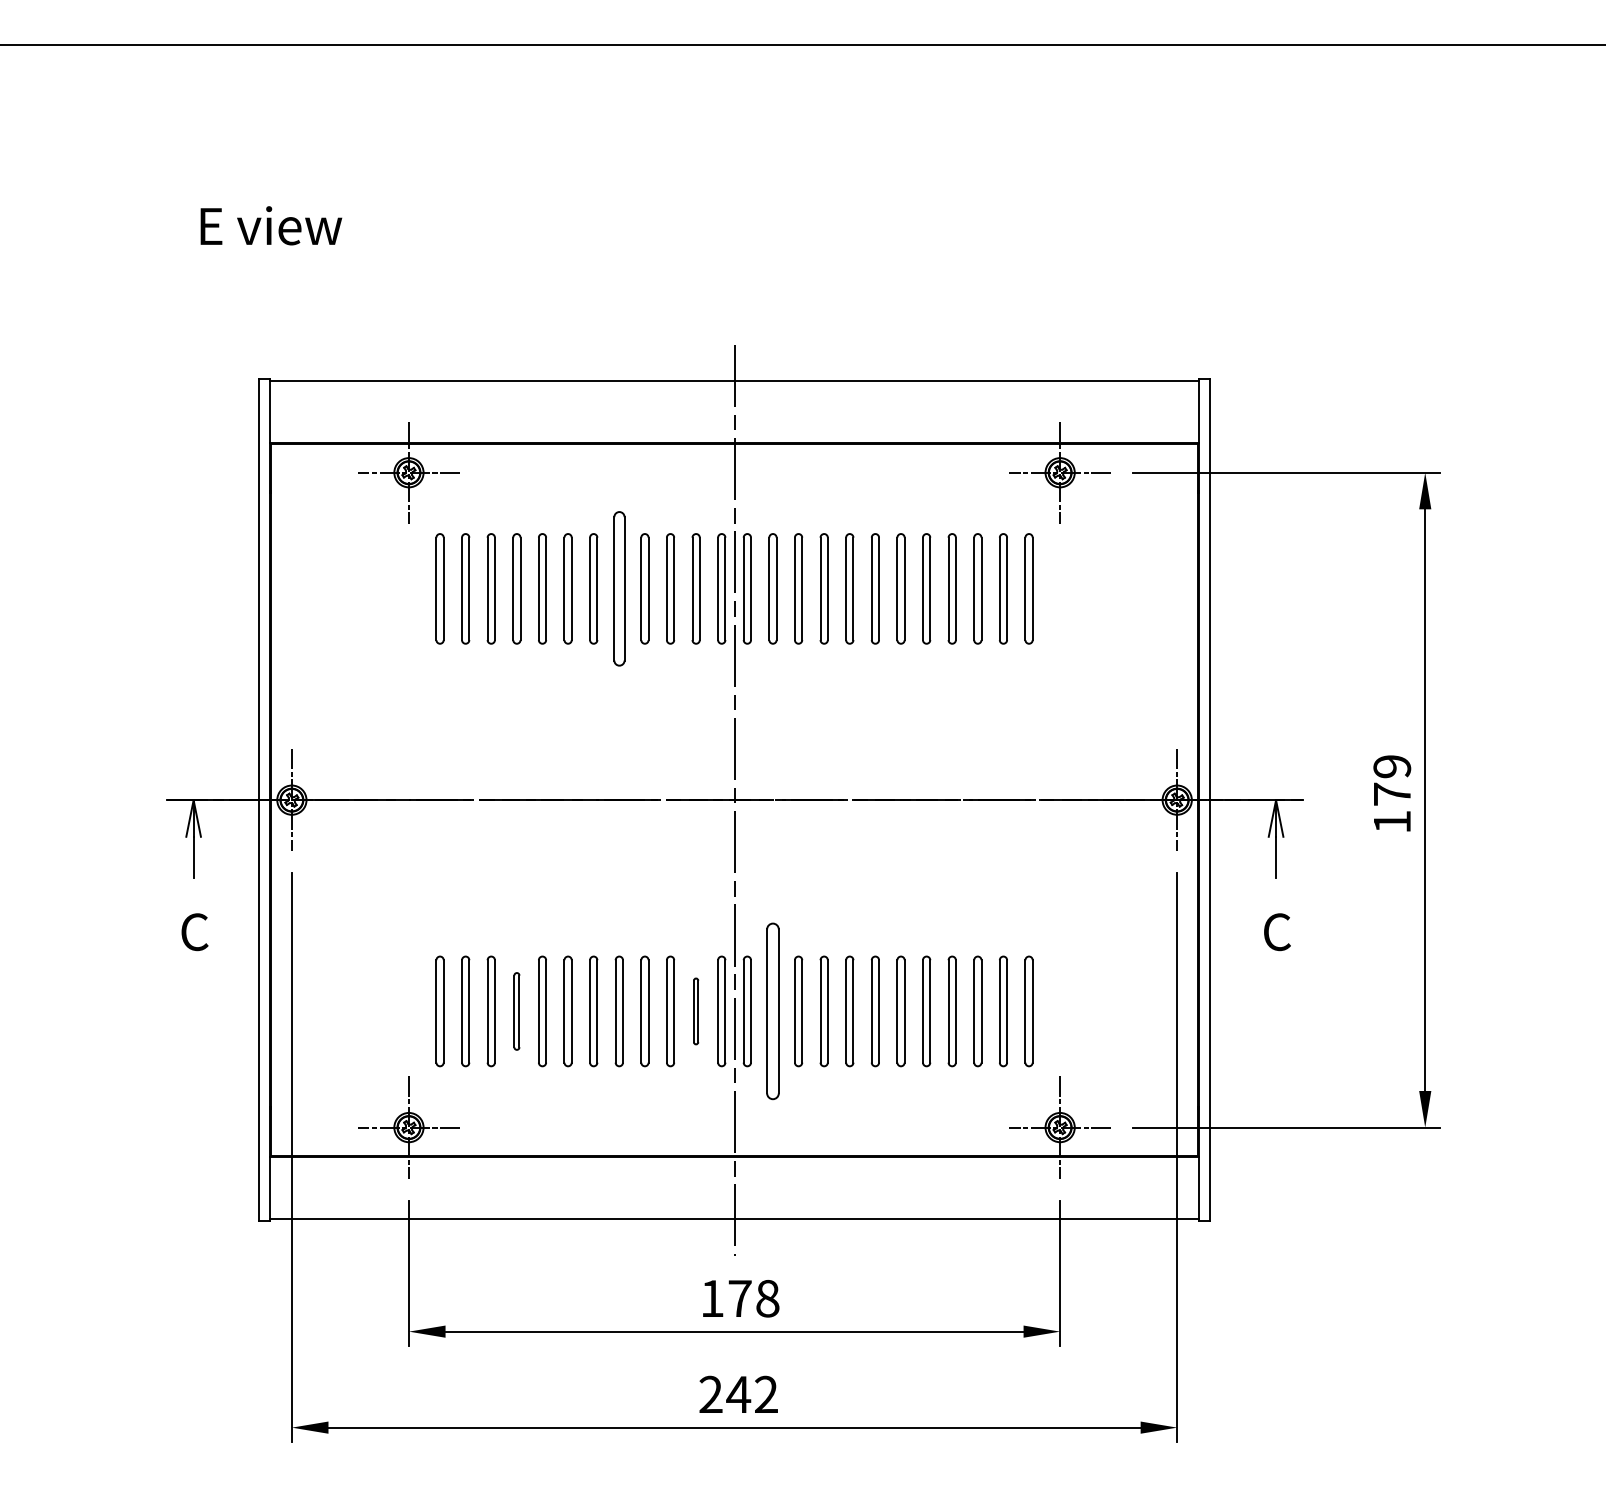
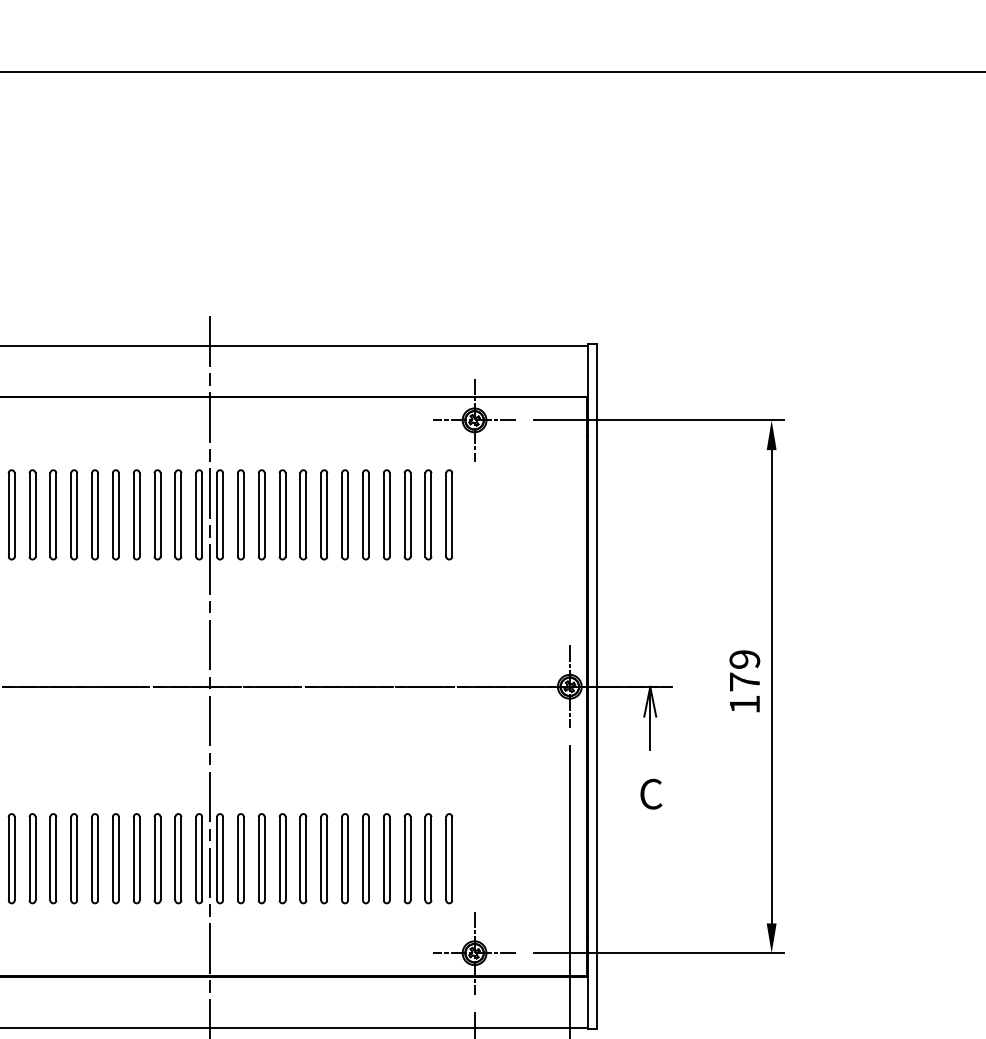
part: (618, 588) -> (115, 514), size x0.71
part: (516, 1011) -> (32, 858), size x1.43
part: (695, 1011) -> (177, 858), size x1.67
part: (772, 1011) -> (240, 858), size x0.62

